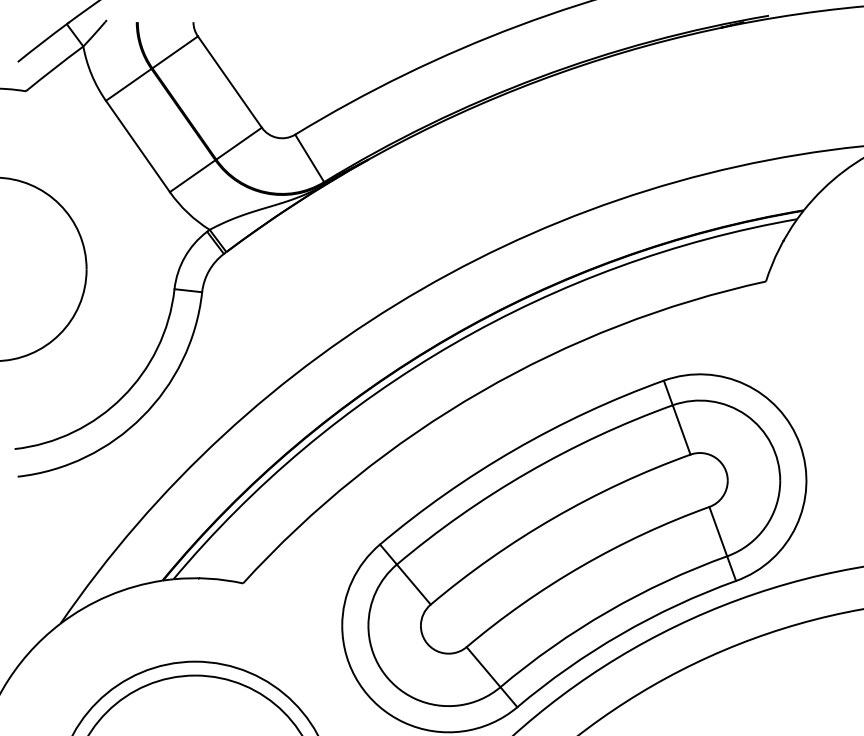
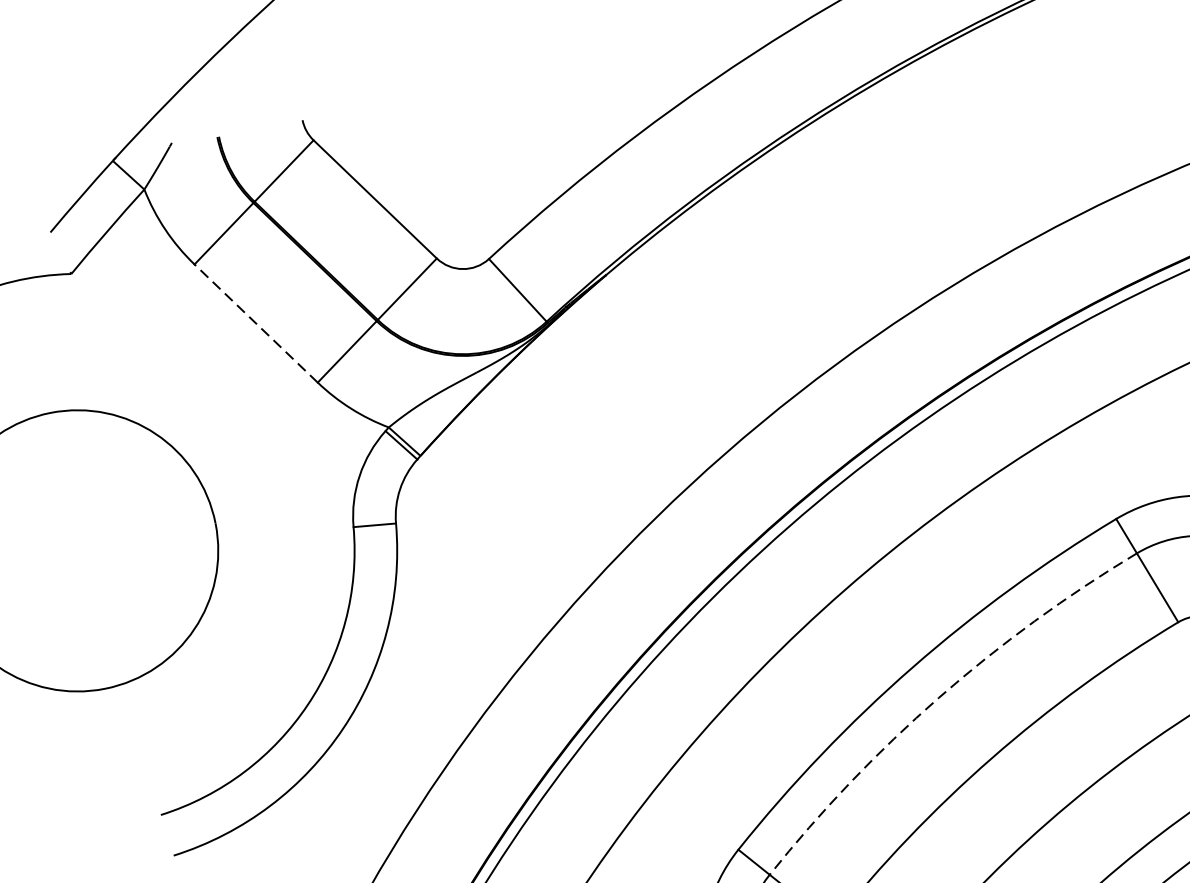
line: (137, 146) -> (255, 323), solid -> dashed
arc: (527, 472) -> (938, 697), solid -> dashed

